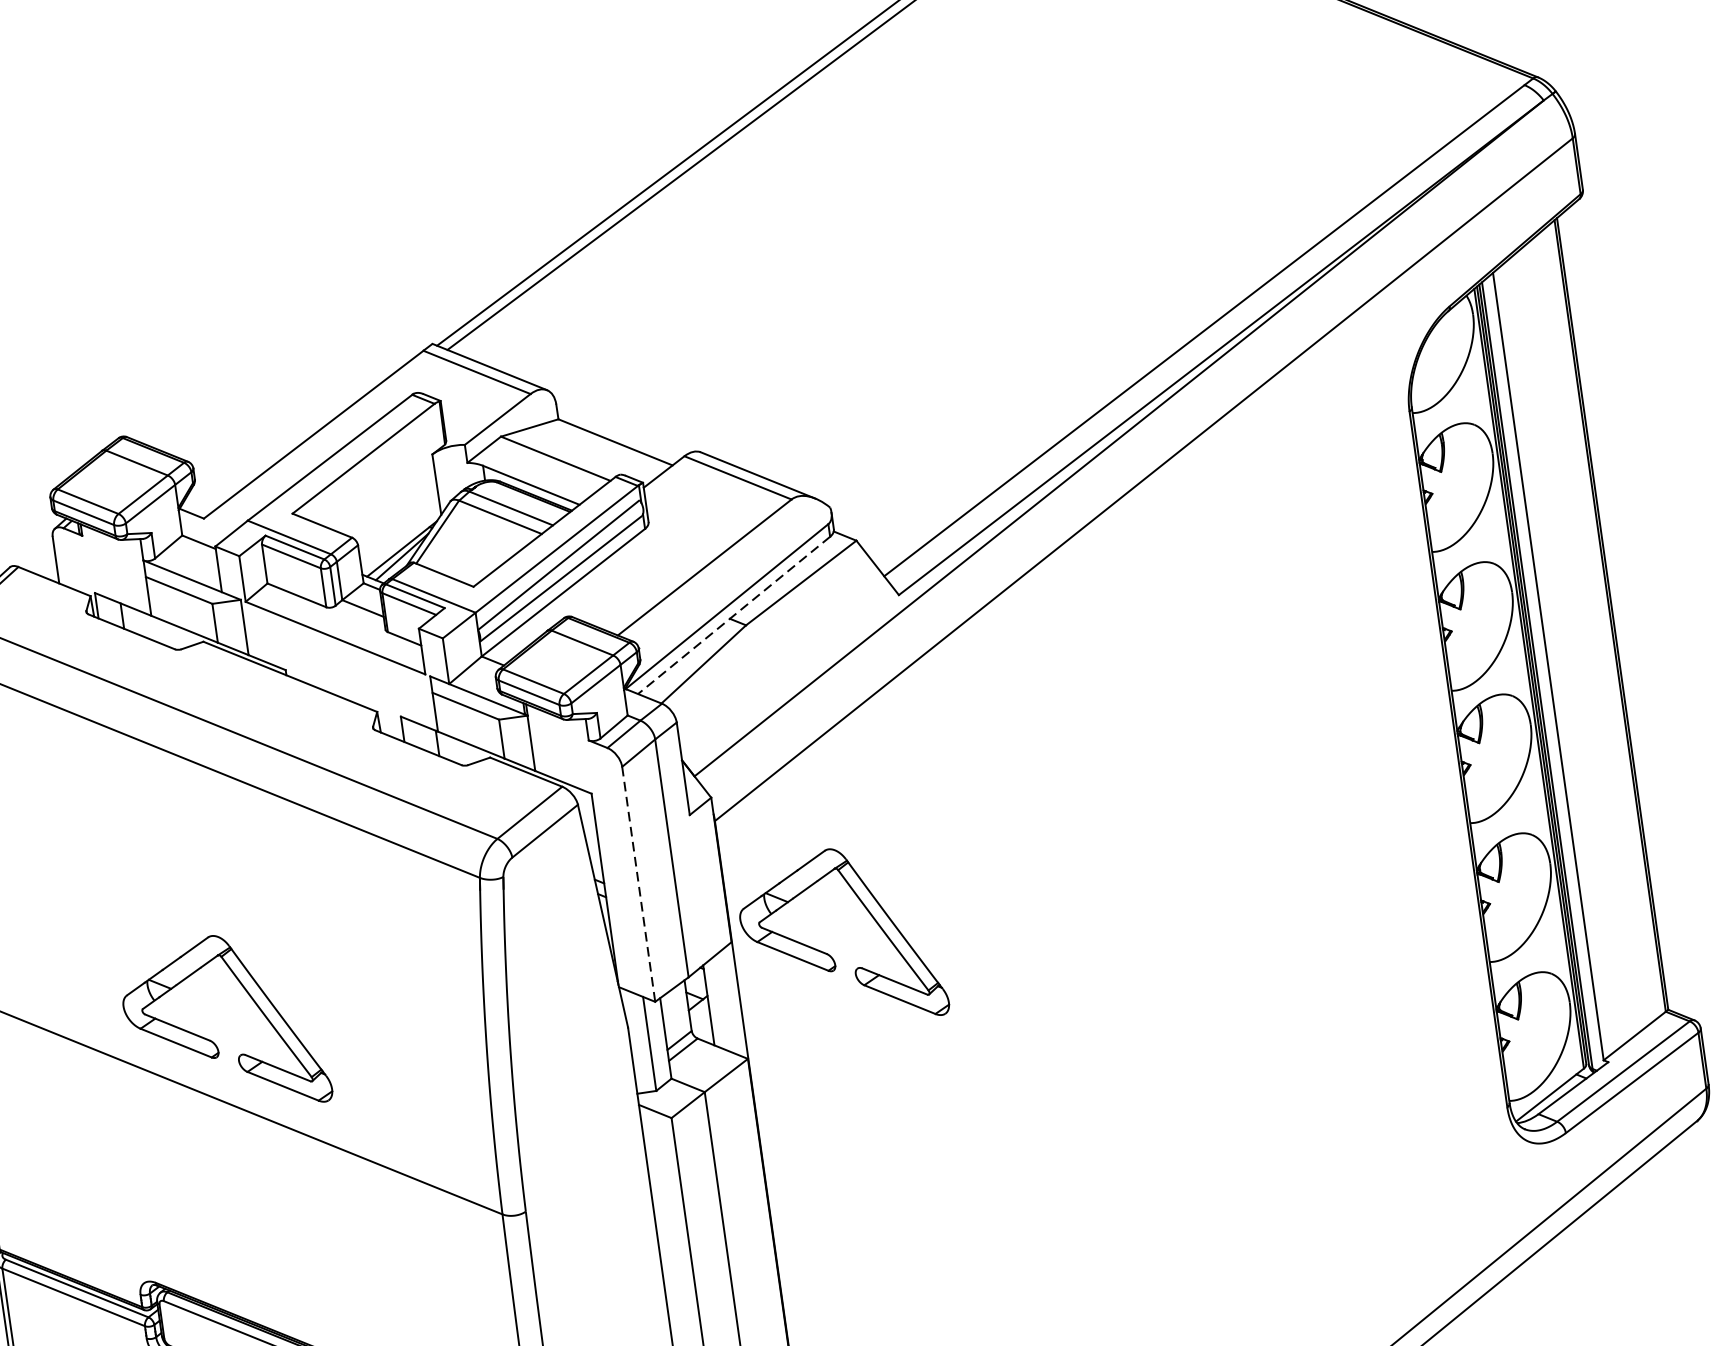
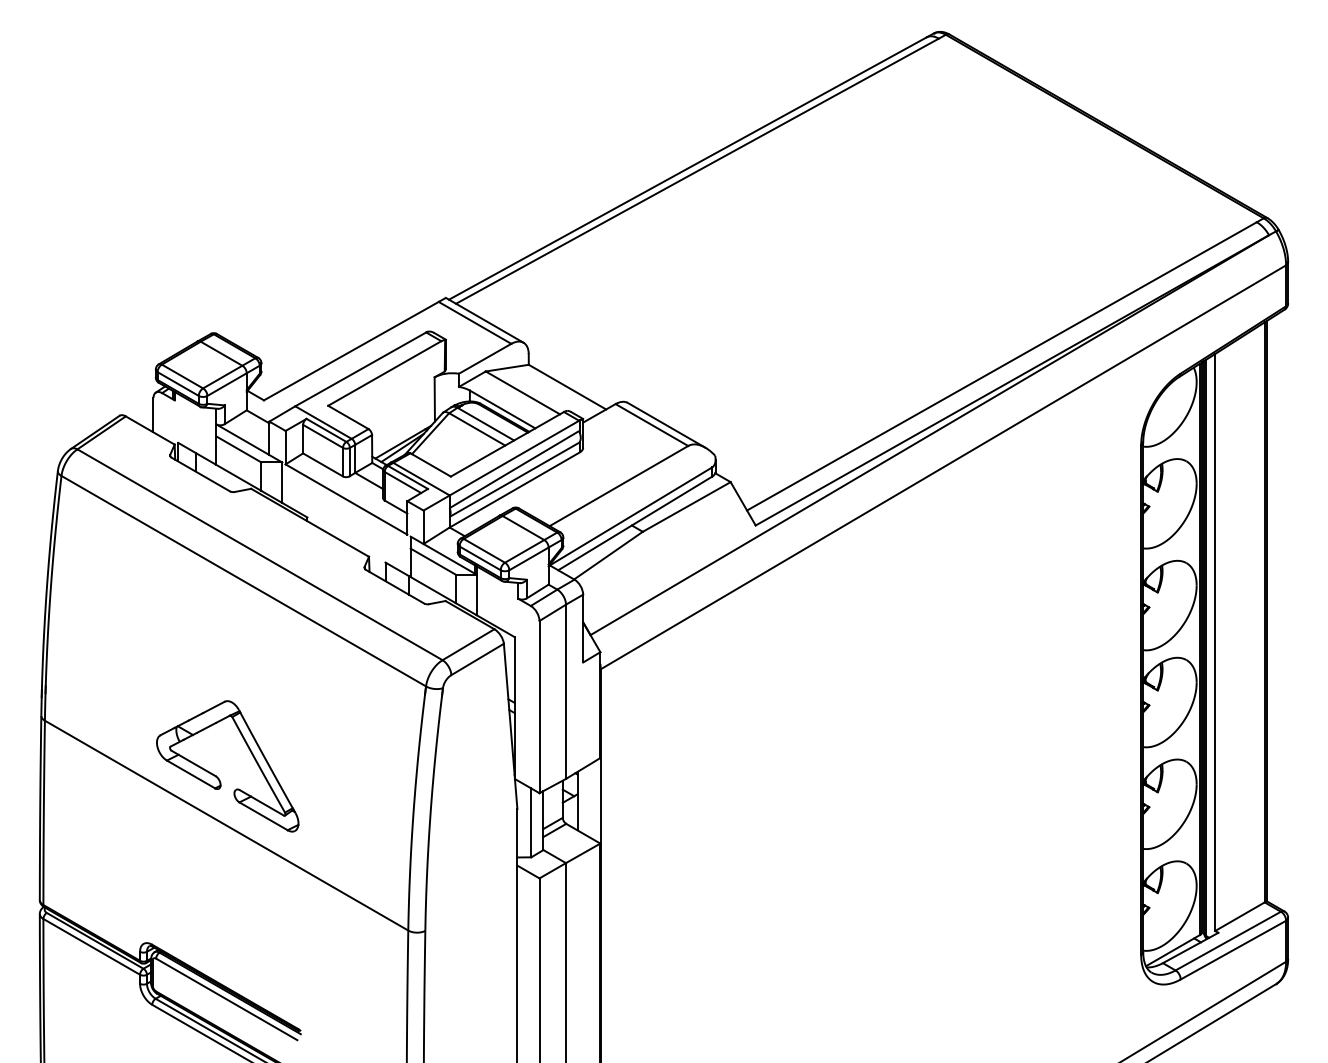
line: (733, 615) -> (634, 523), dashed -> solid
line: (638, 884) -> (539, 707), dashed -> solid
part: (829, 954) -> (669, 776), removed

